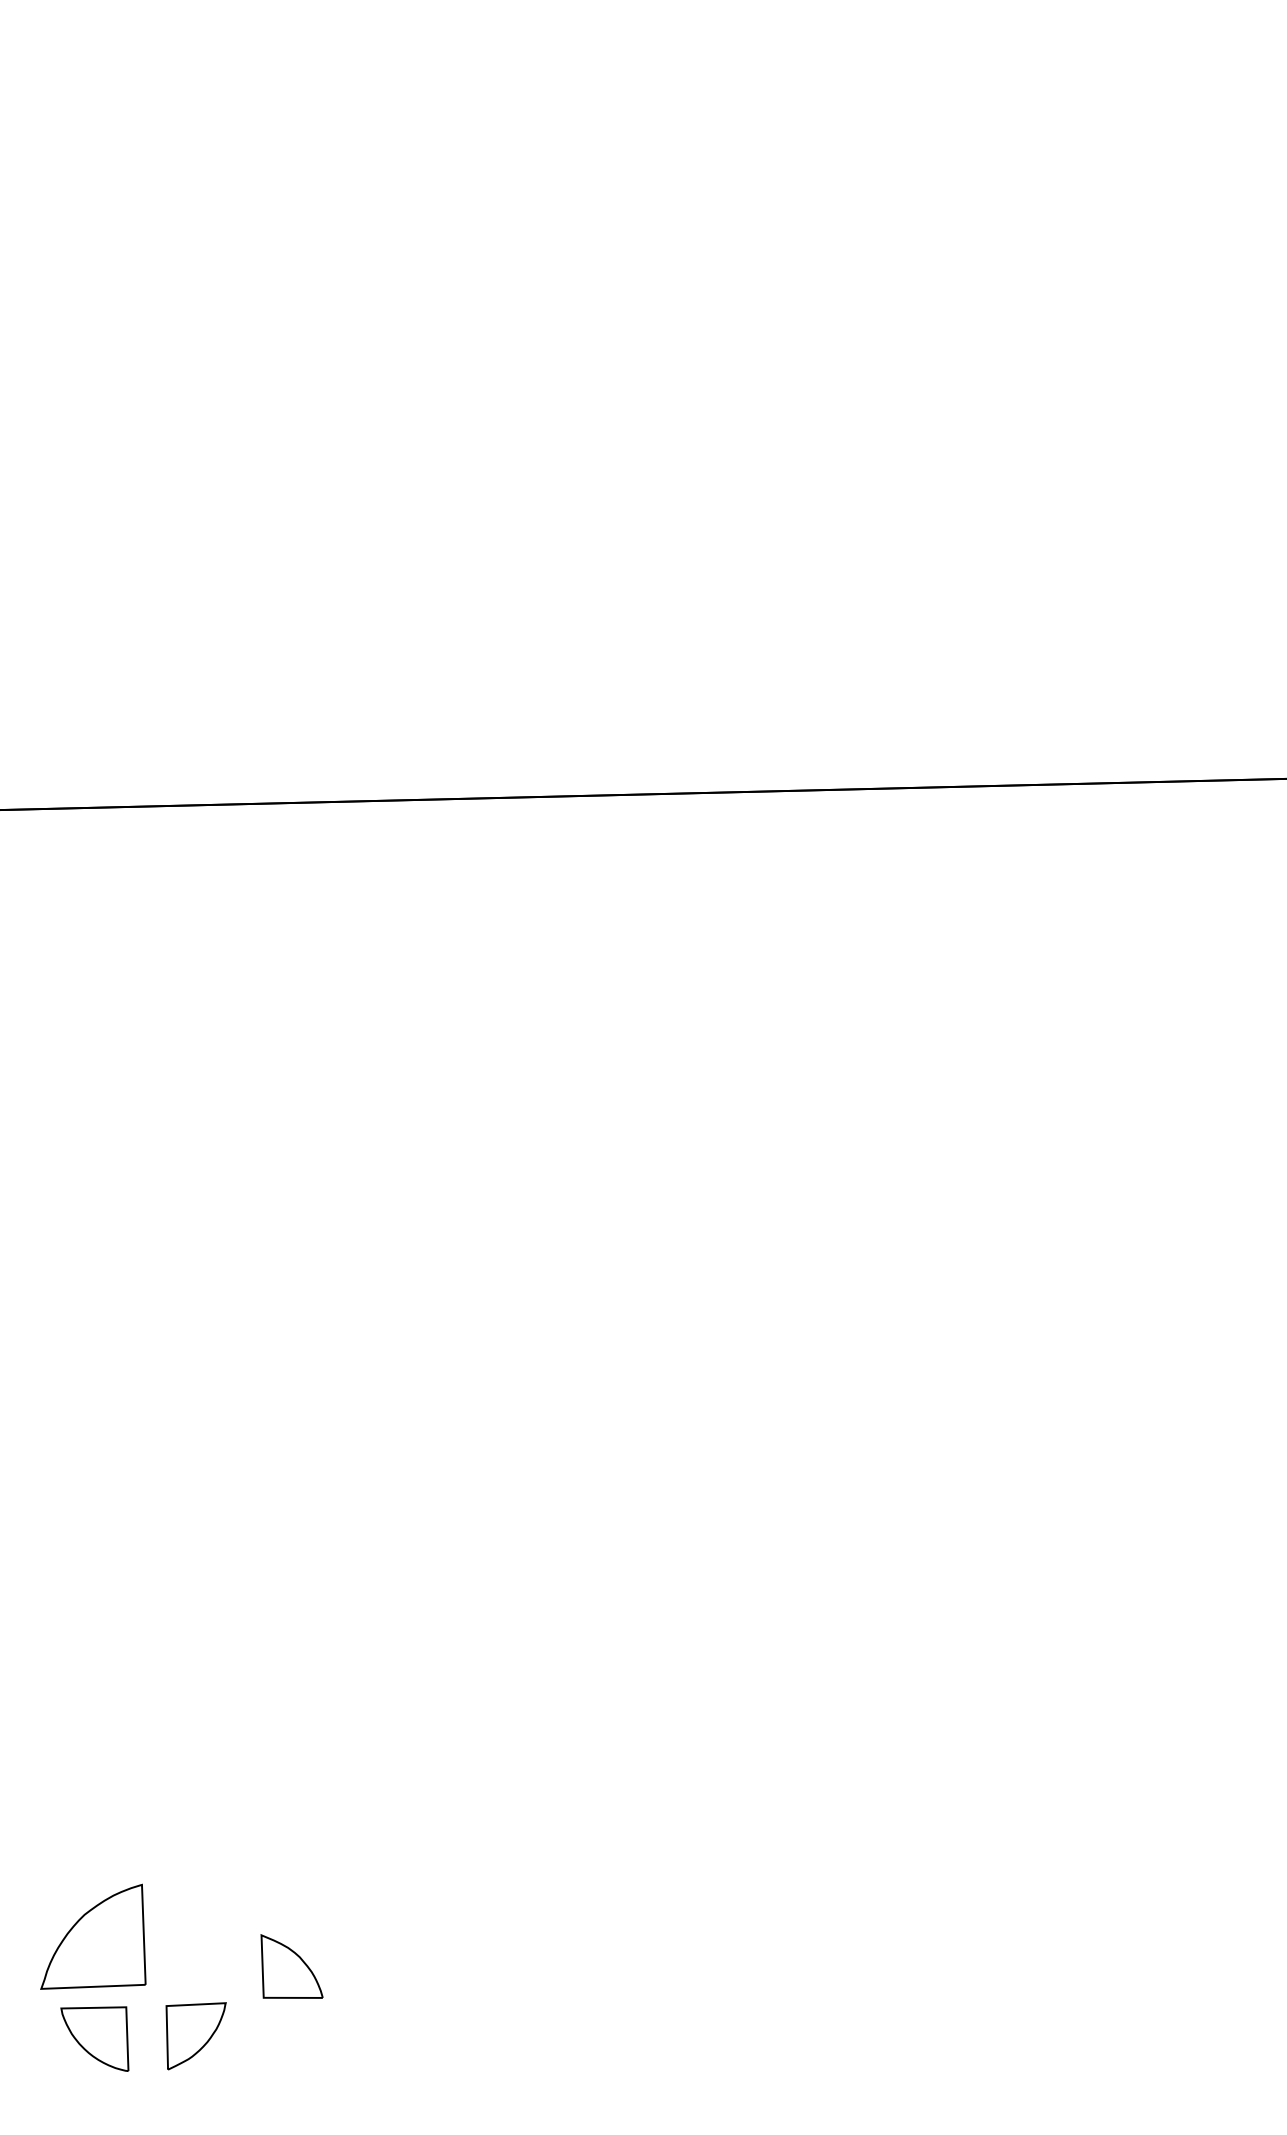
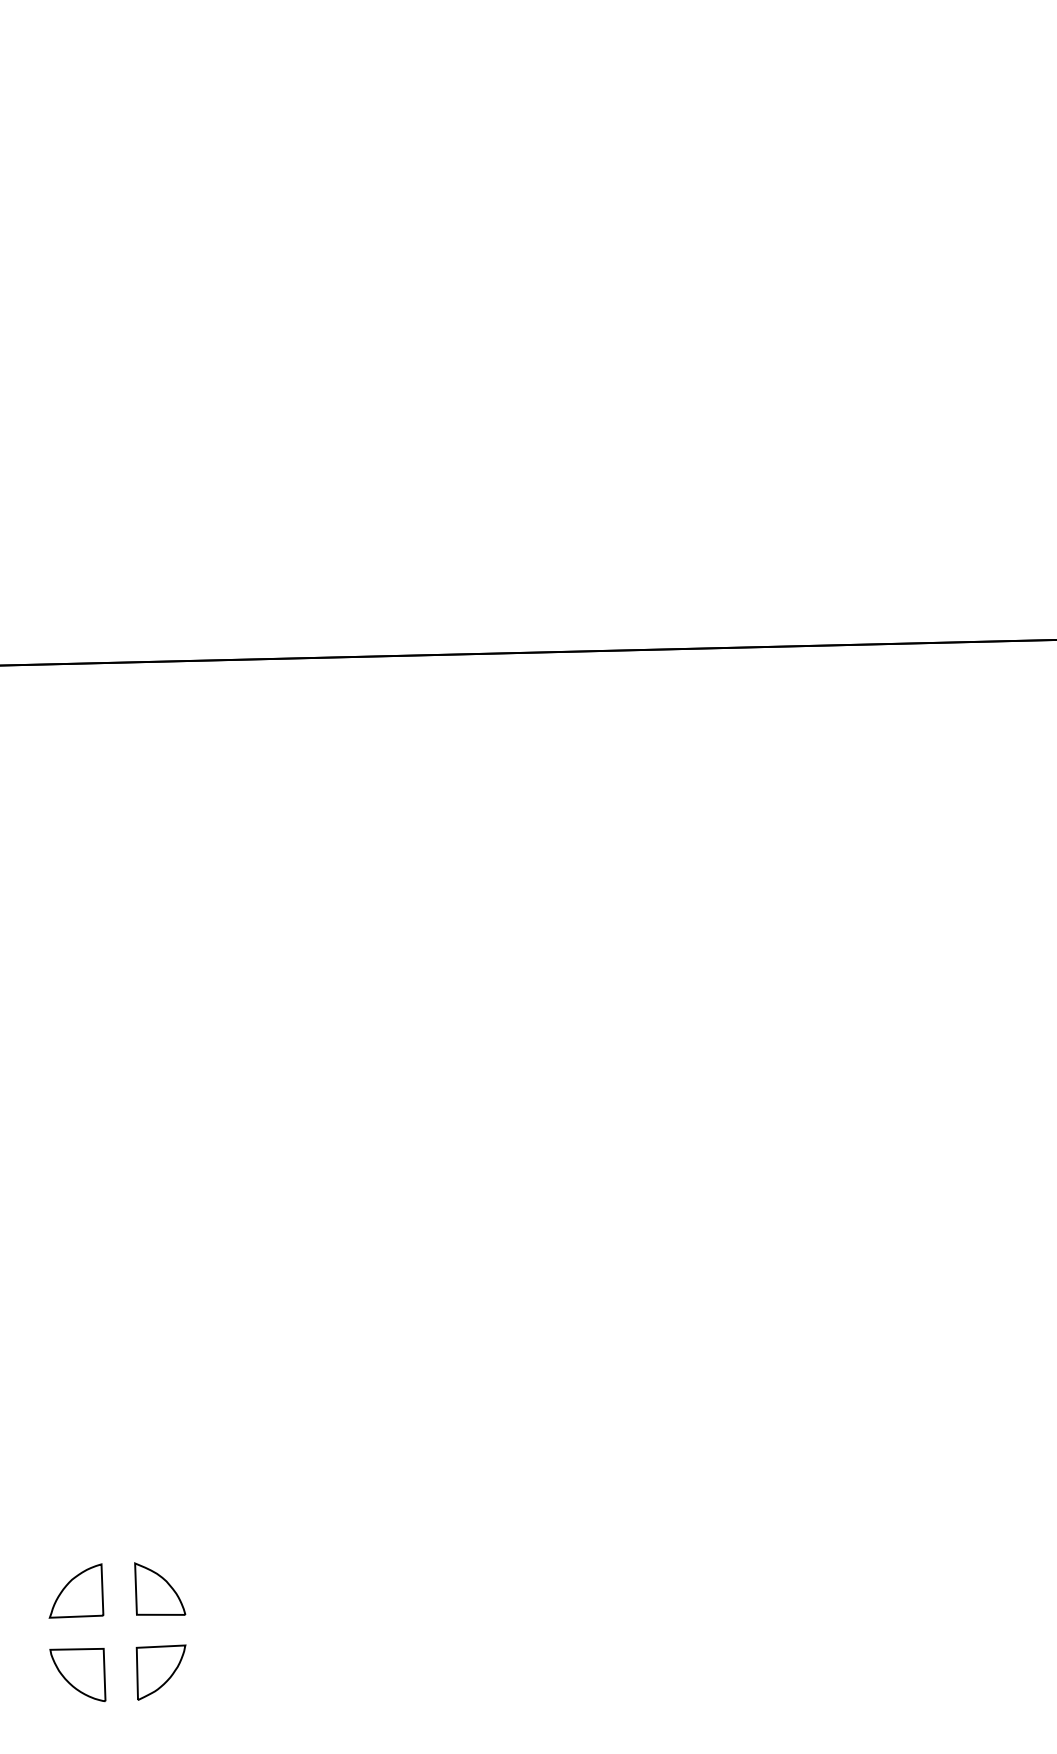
part: (92, 1936) -> (75, 1590), size x0.62
part: (291, 1966) -> (159, 1589), moved

